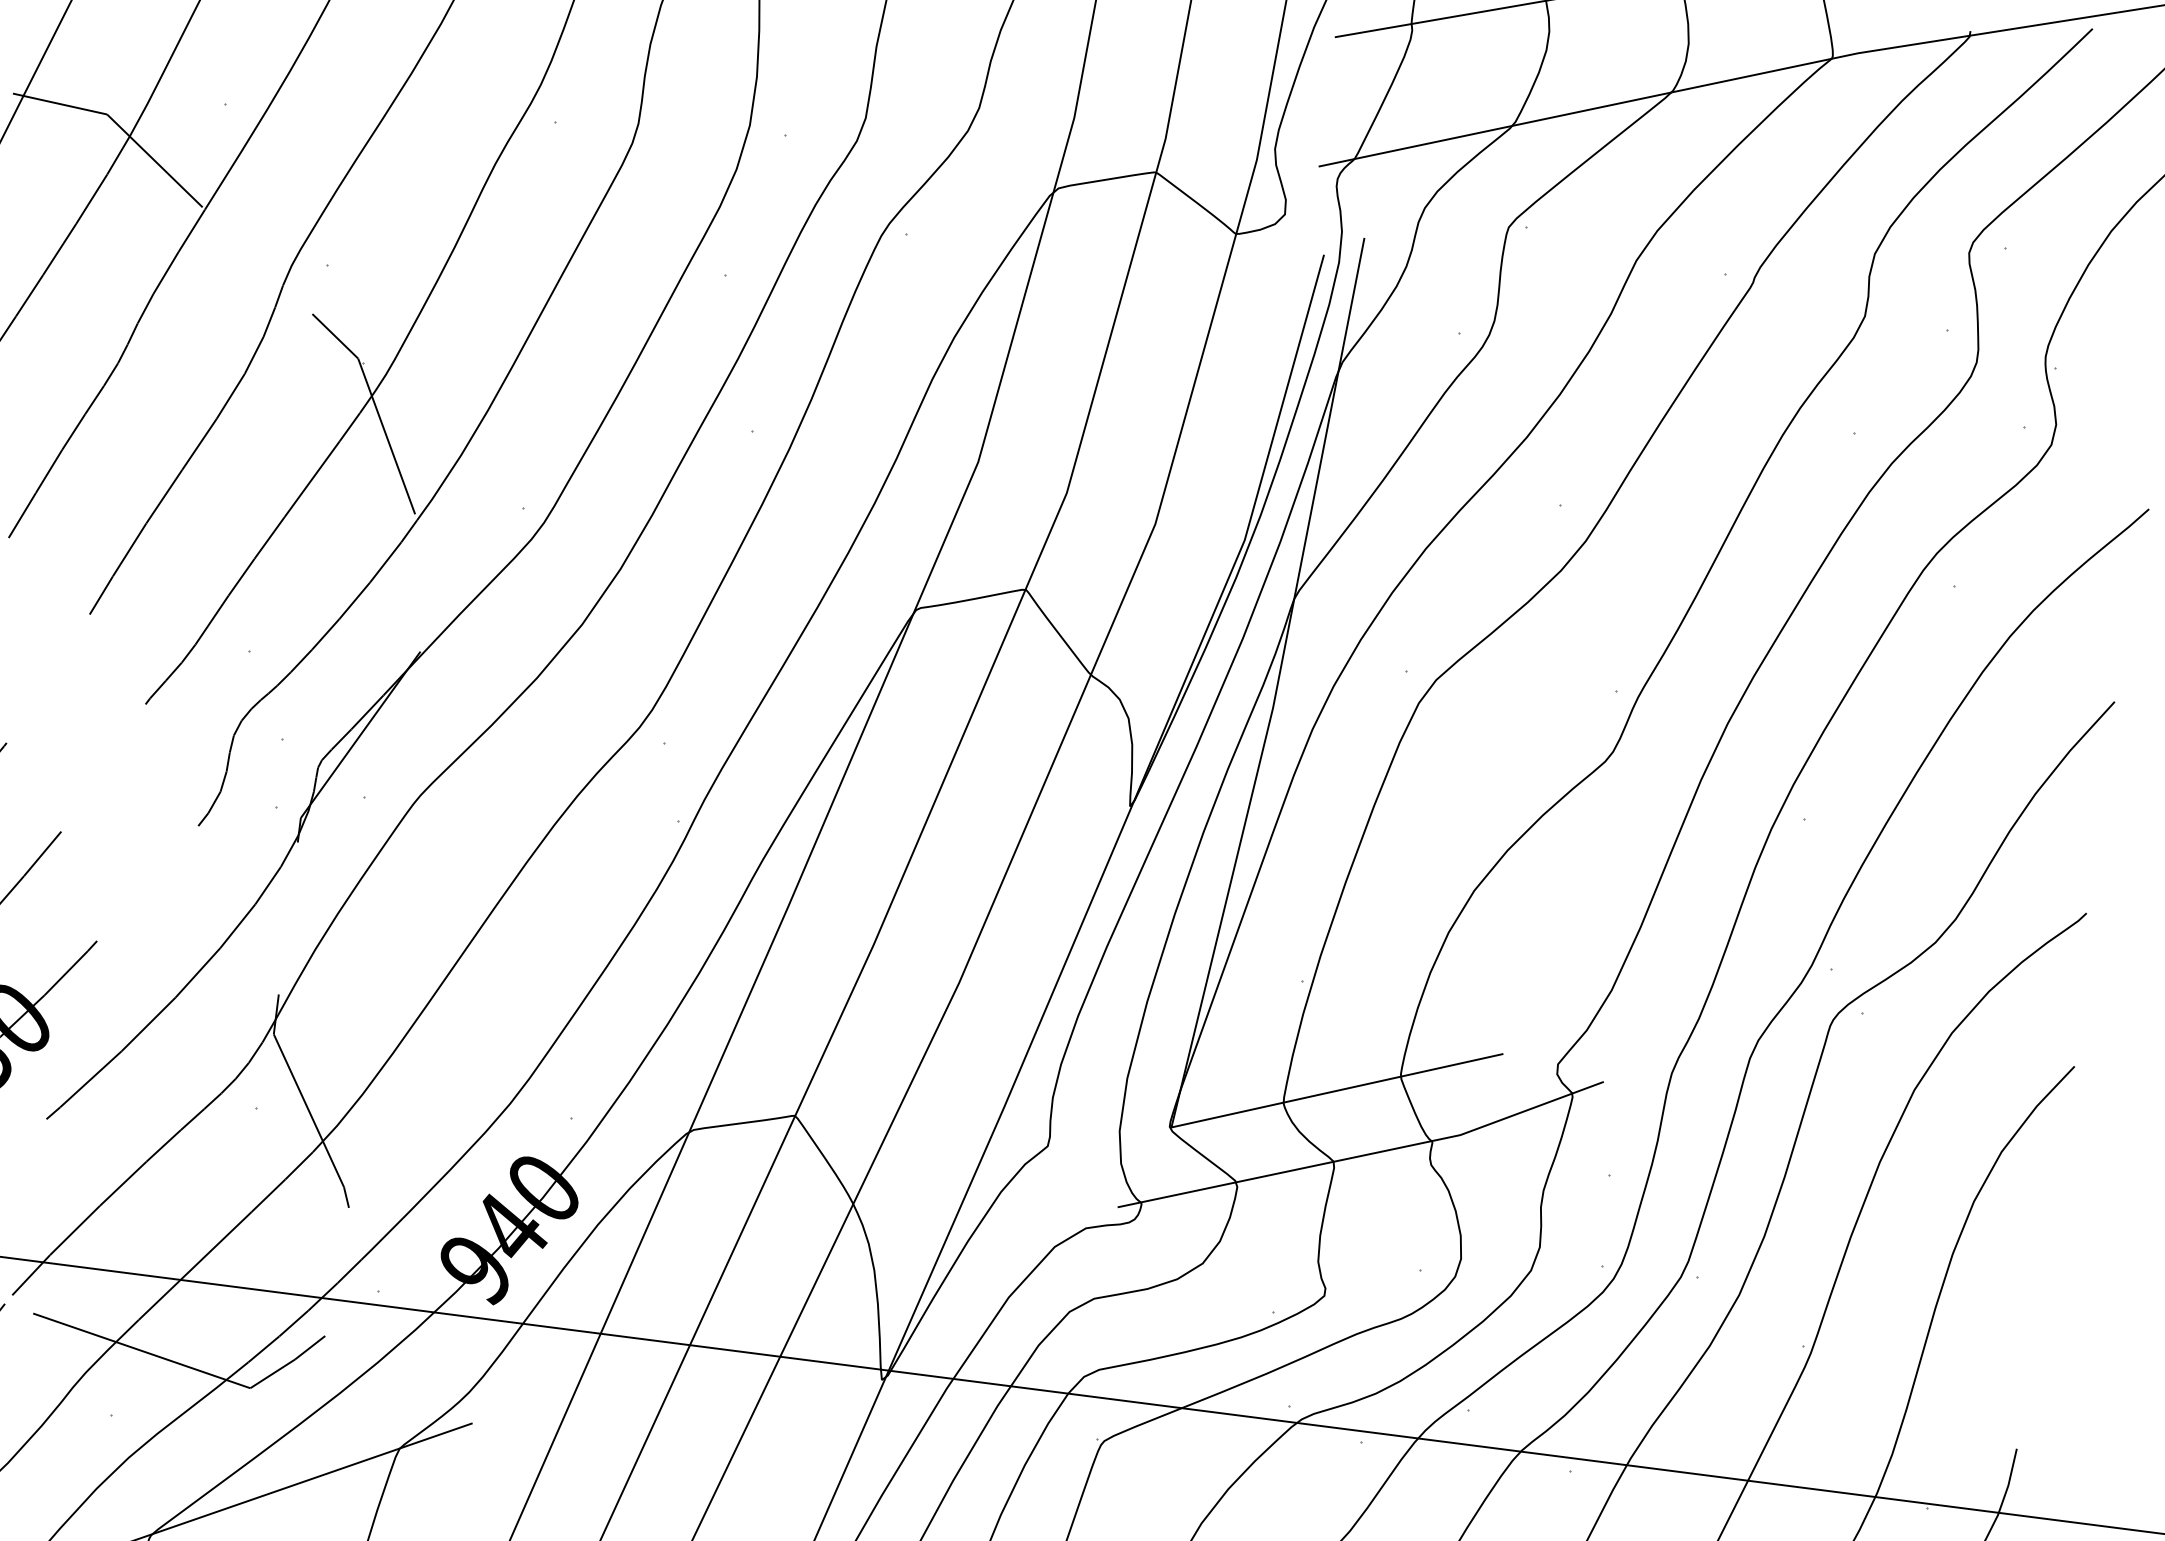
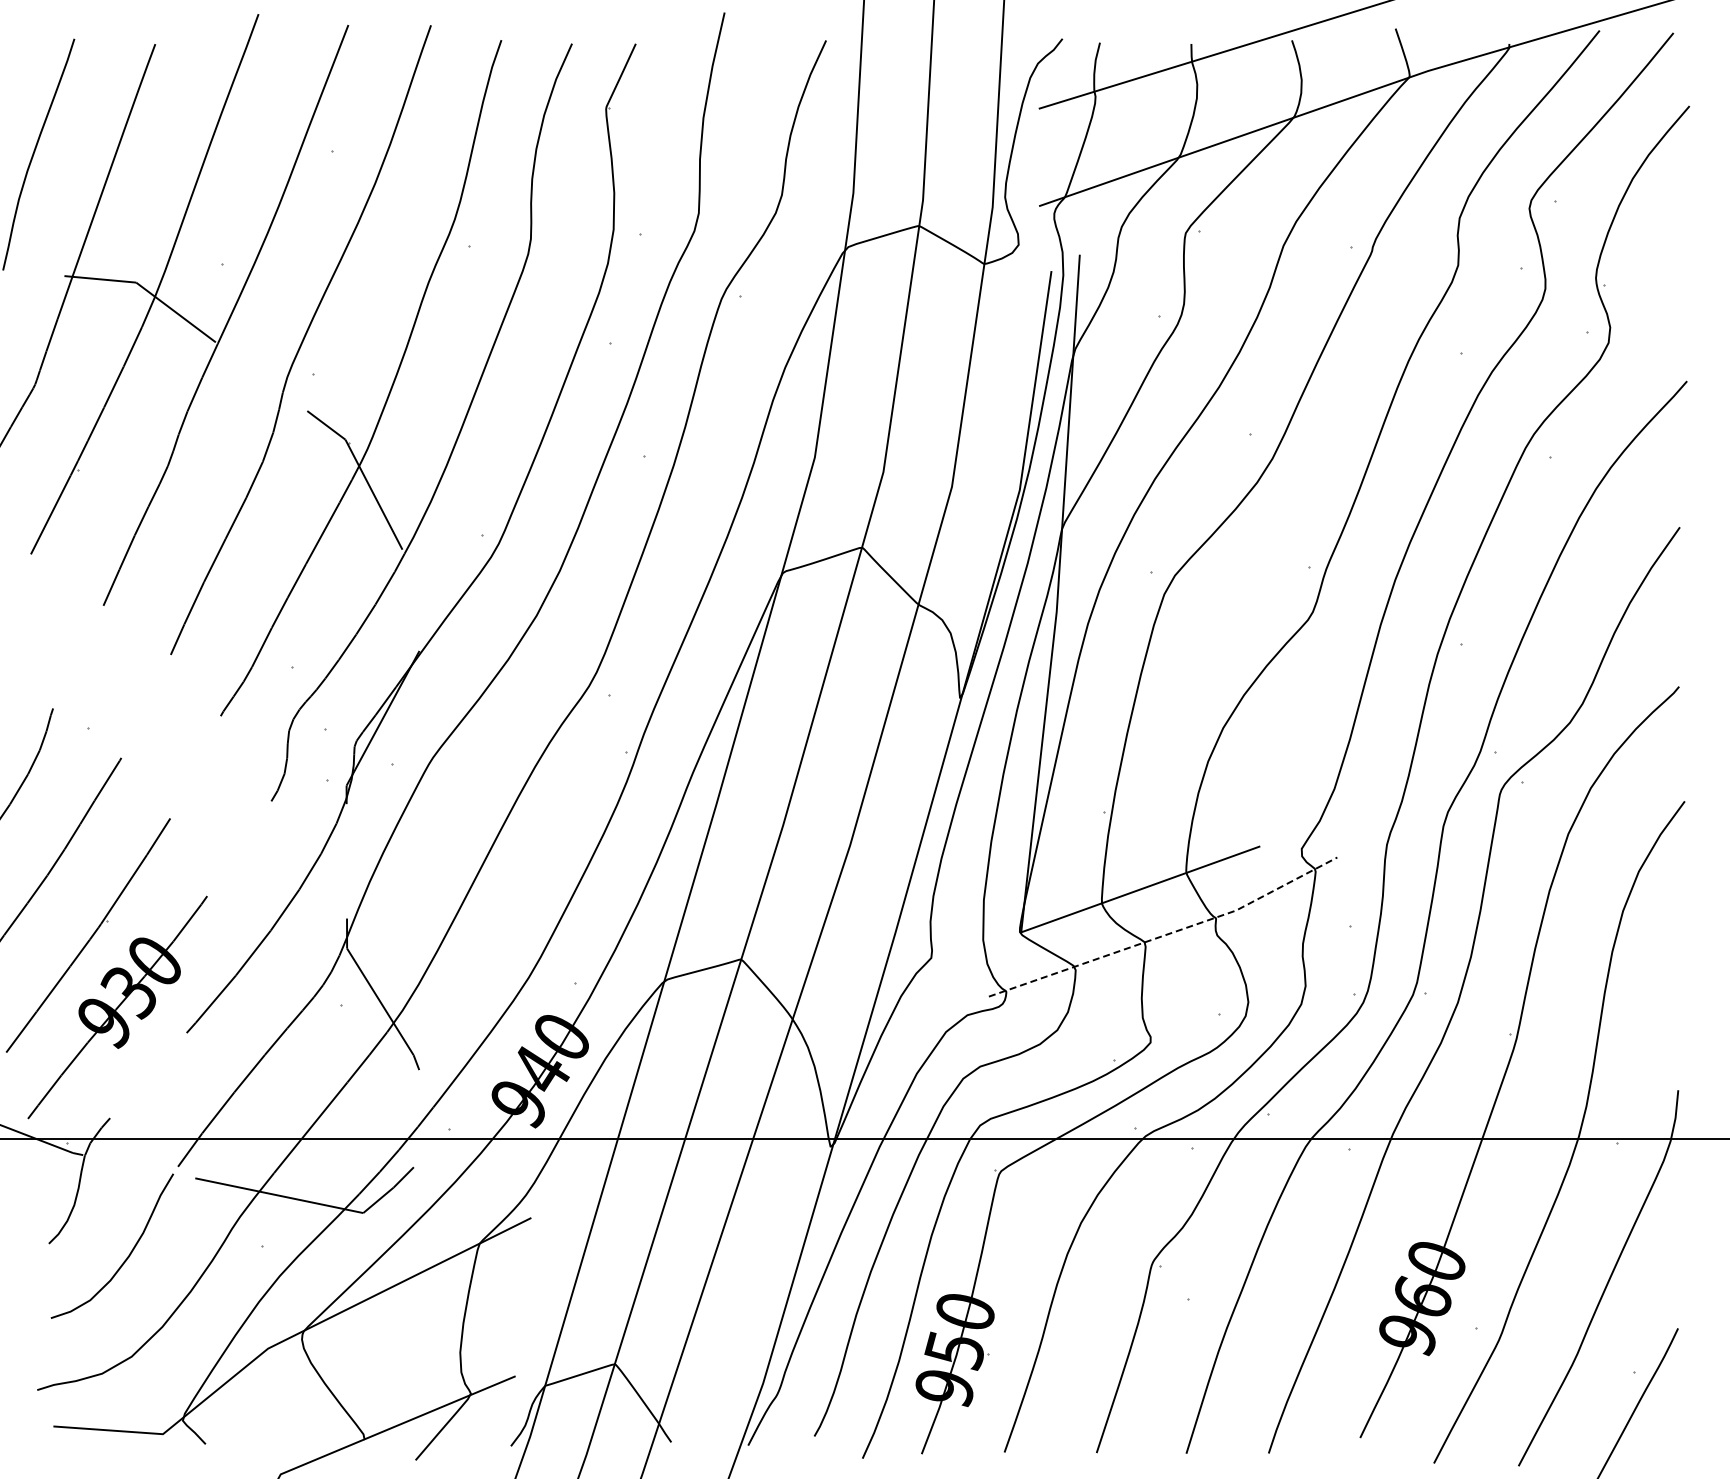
line: (1365, 1155) -> (1167, 934), solid -> dashed

